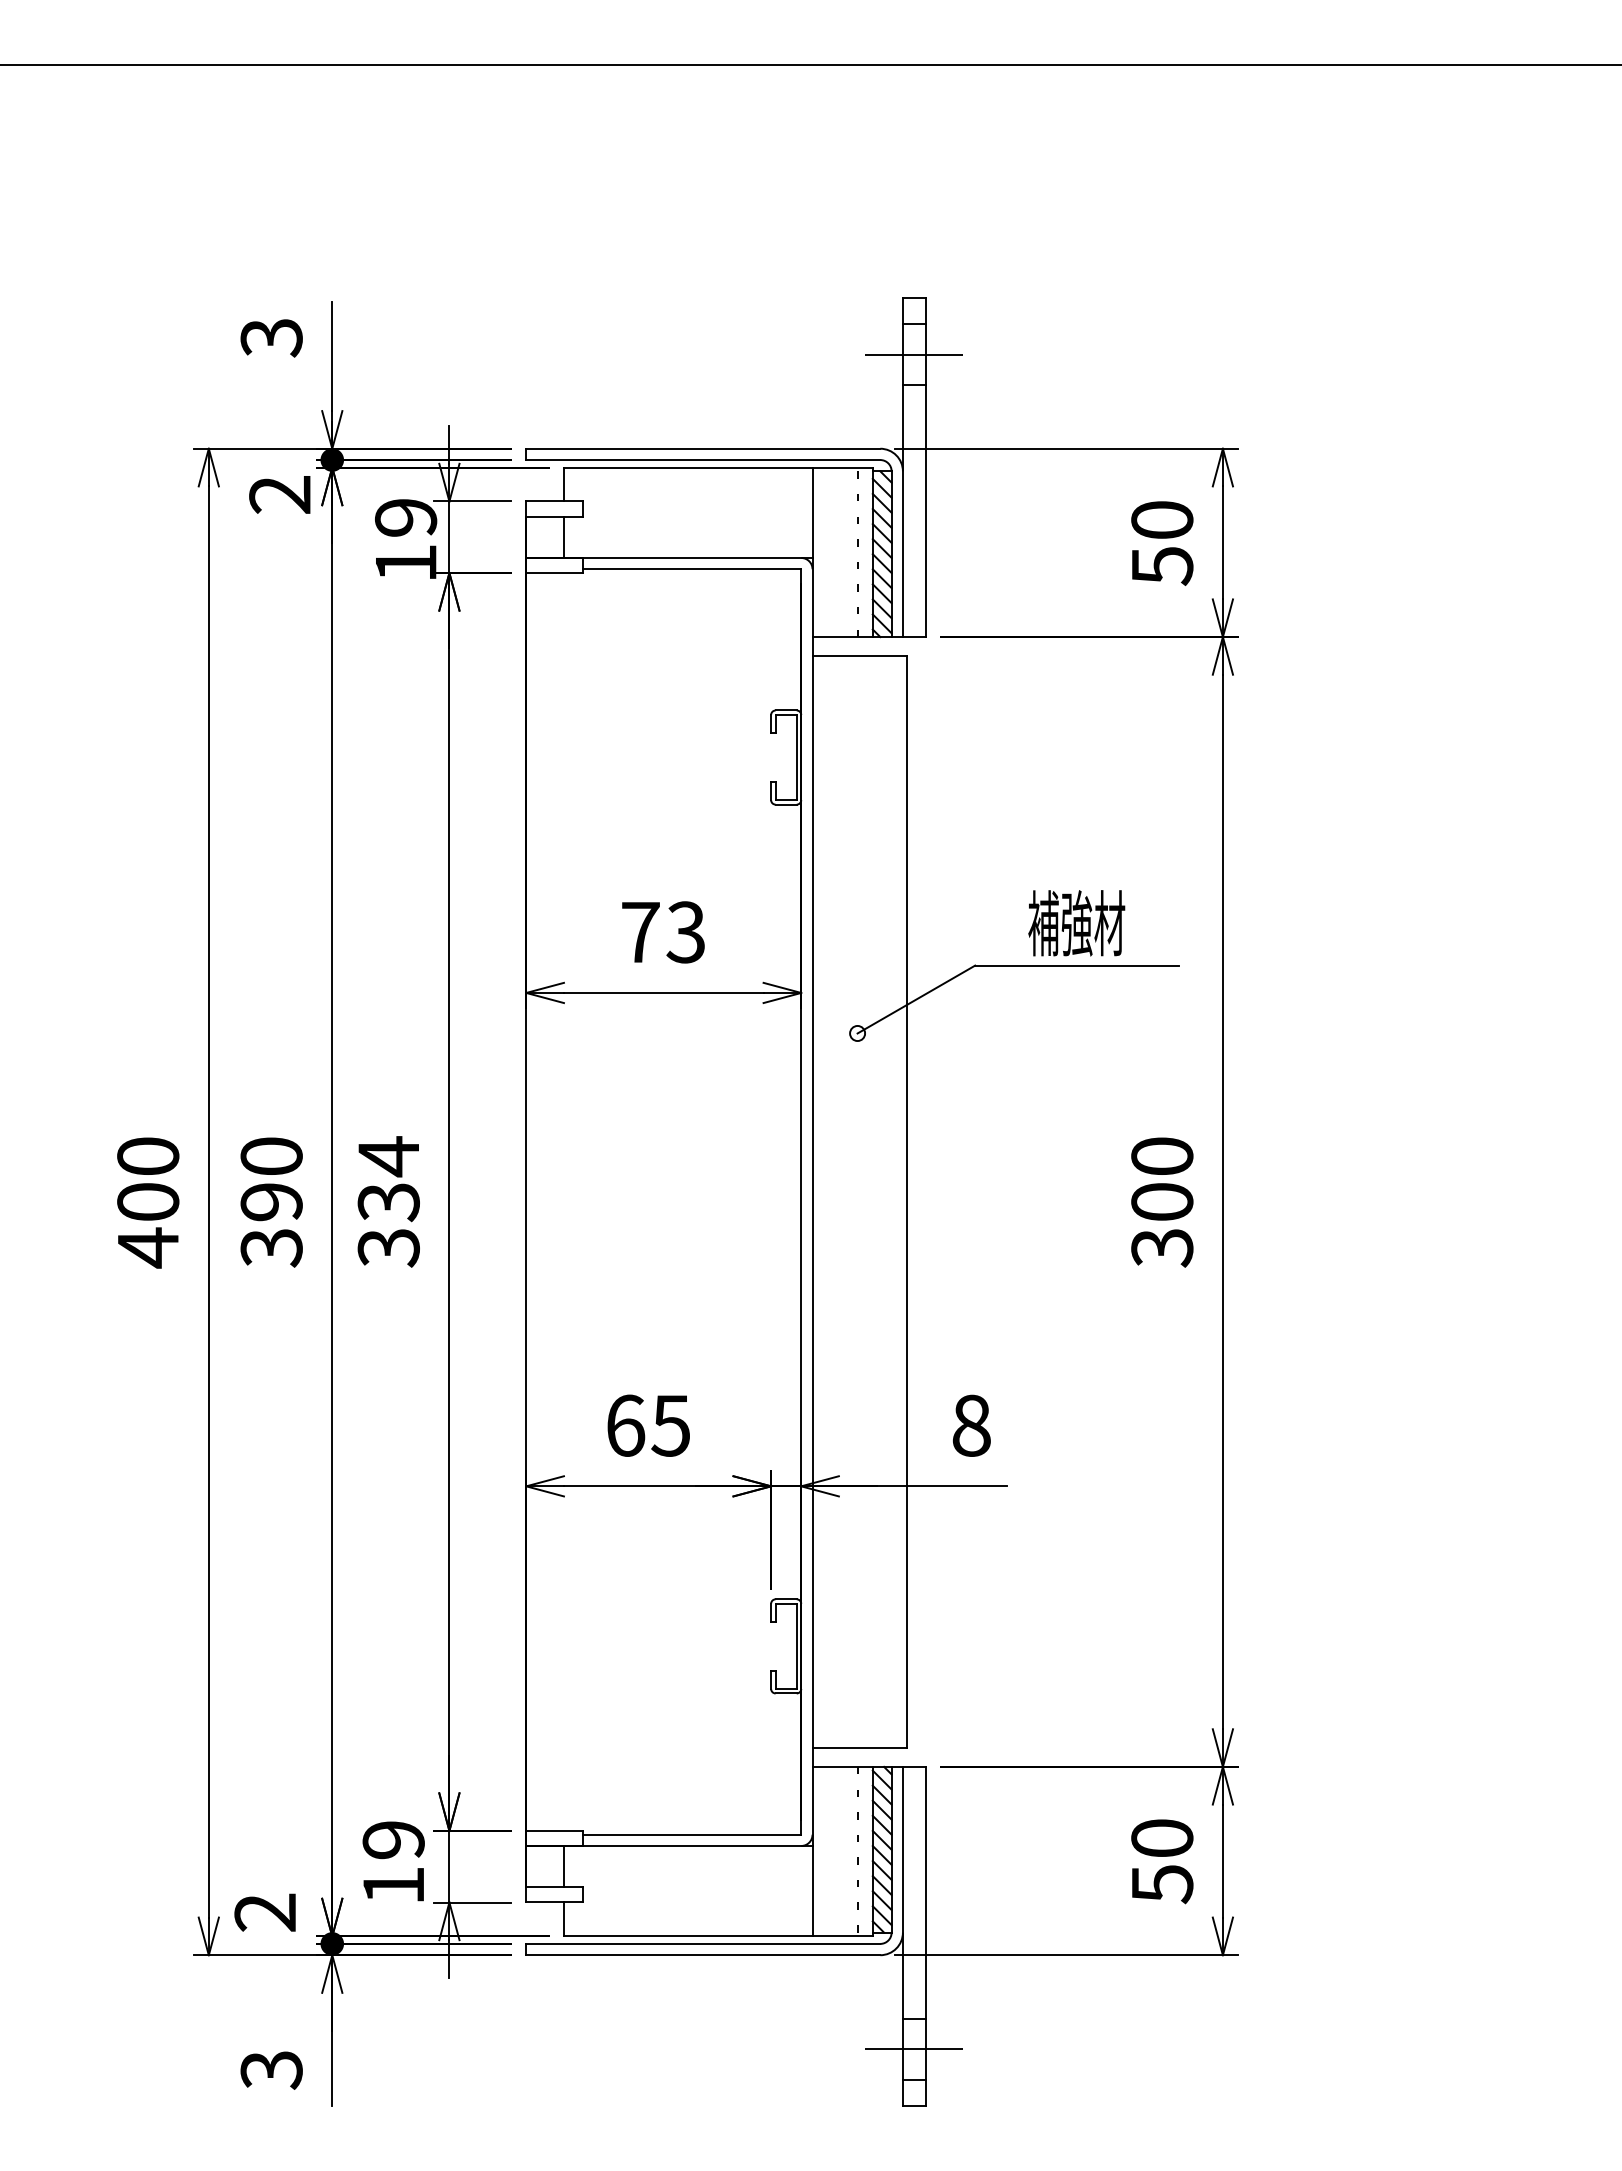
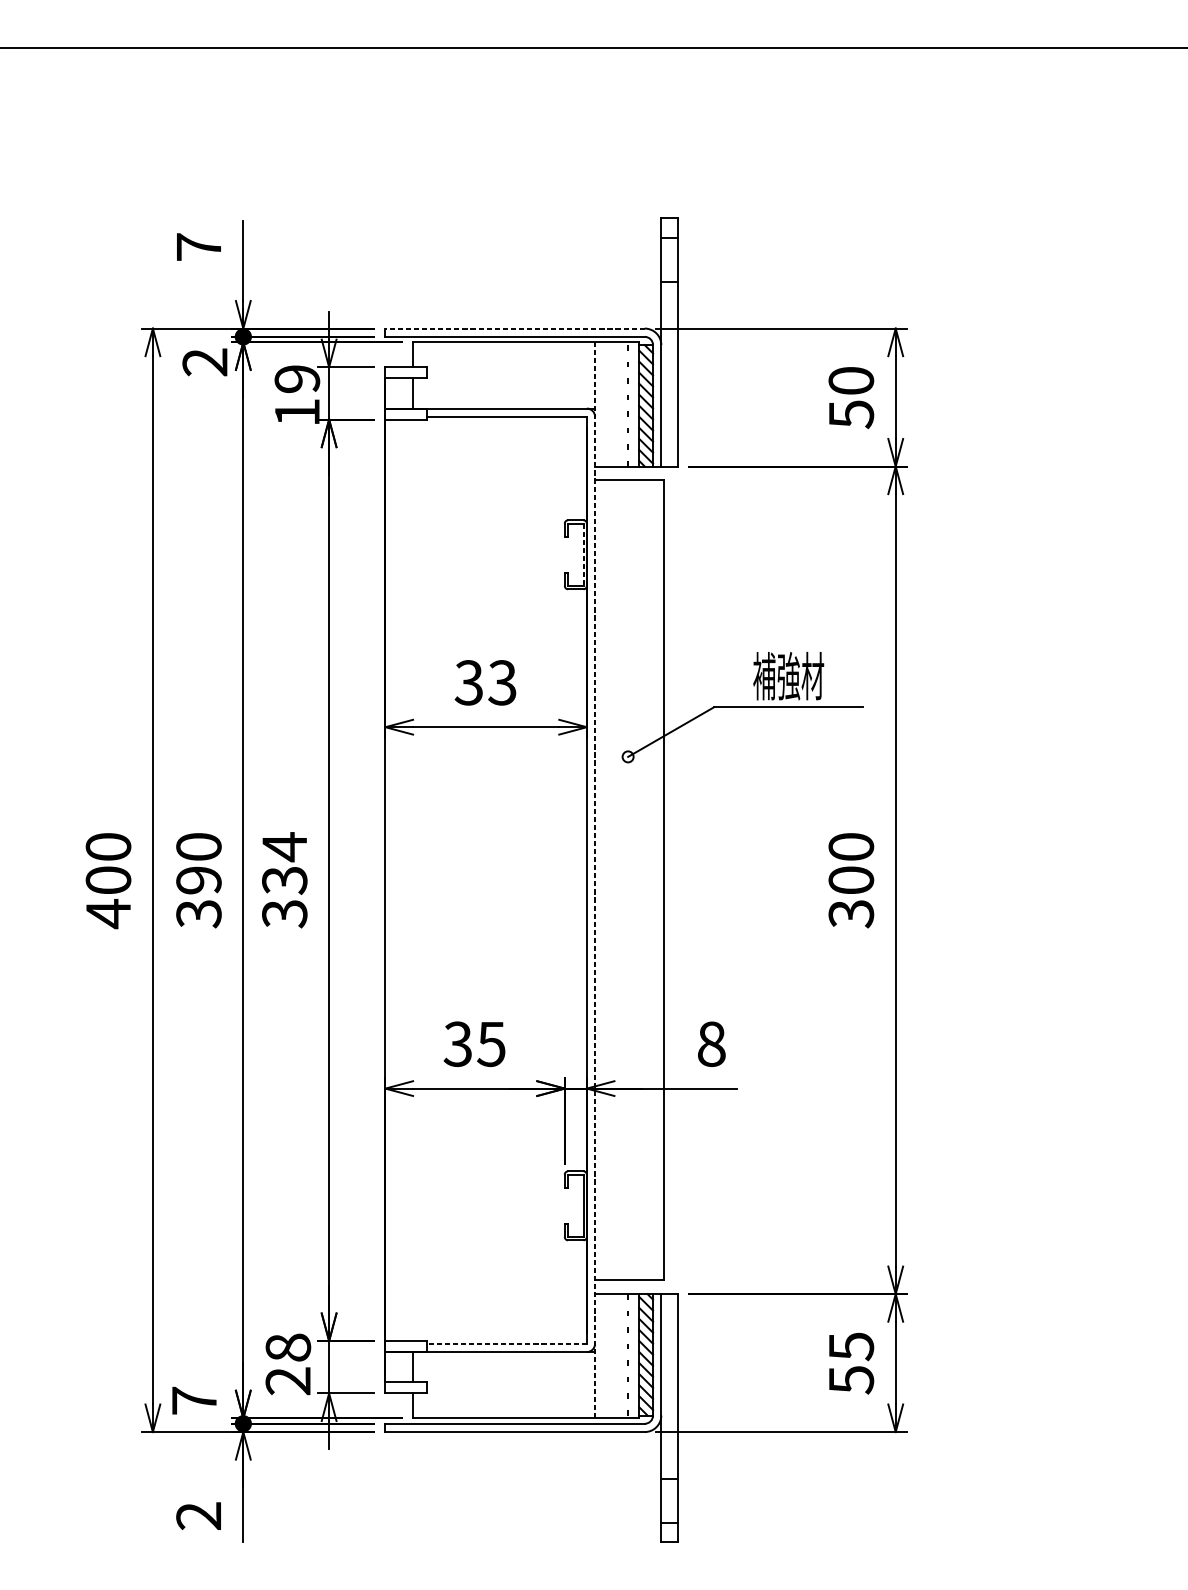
text: (271, 337) -> (198, 247), 3 -> 7
line: (914, 354) -> (669, 259), removed
line: (702, 448) -> (514, 328), solid -> dashed
line: (796, 757) -> (583, 554), solid -> dashed
text: (639, 932) -> (468, 682), 73 -> 33
line: (812, 1201) -> (595, 879), solid -> dashed
text: (625, 1425) -> (458, 1044), 65 -> 35
line: (691, 1834) -> (506, 1343), solid -> dashed
text: (1162, 1838) -> (851, 1346), 50 -> 55
text: (393, 1862) -> (288, 1364), 19 -> 28
text: (264, 1912) -> (193, 1400), 2 -> 7
line: (914, 2049) -> (669, 1501), removed
text: (271, 2070) -> (198, 1516), 3 -> 2

